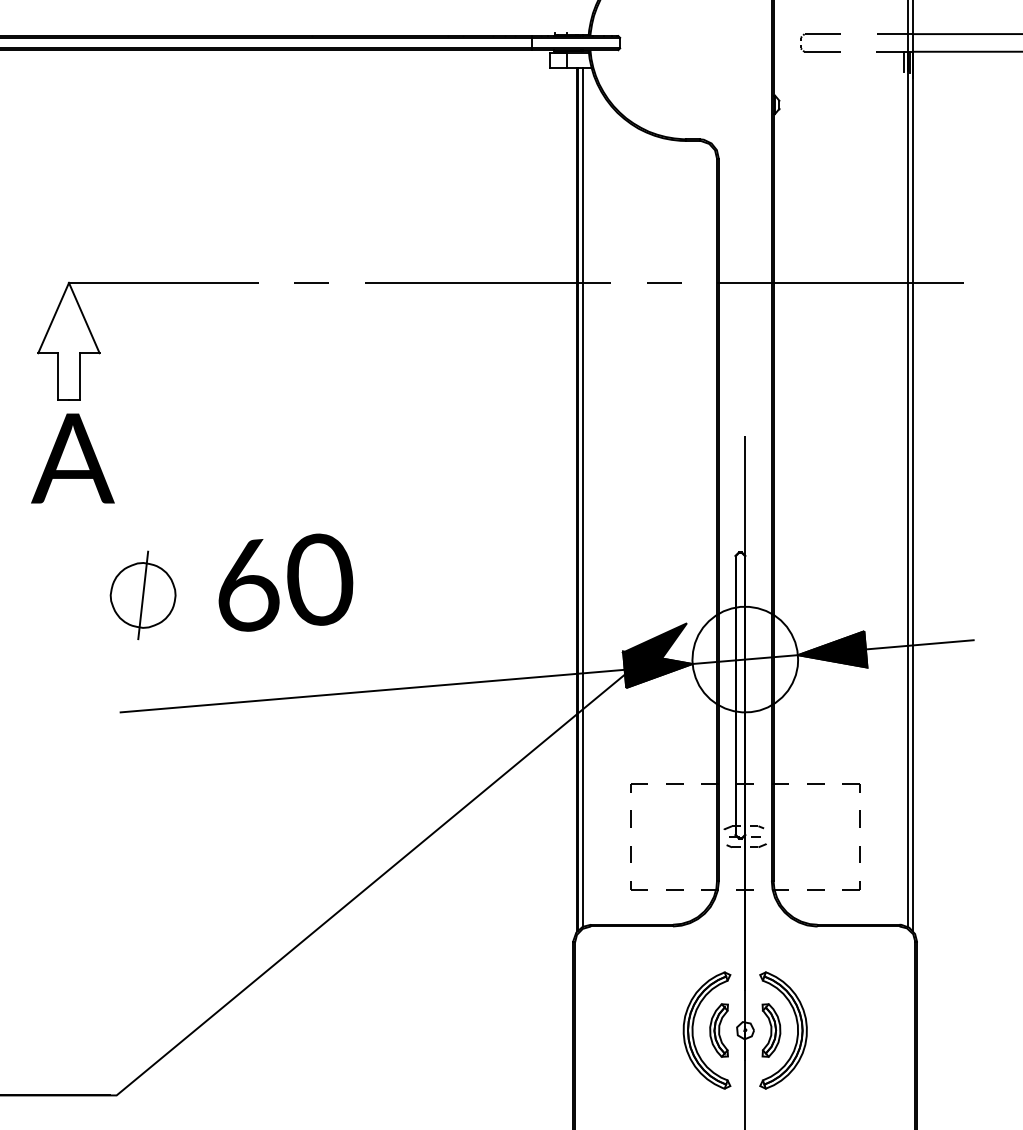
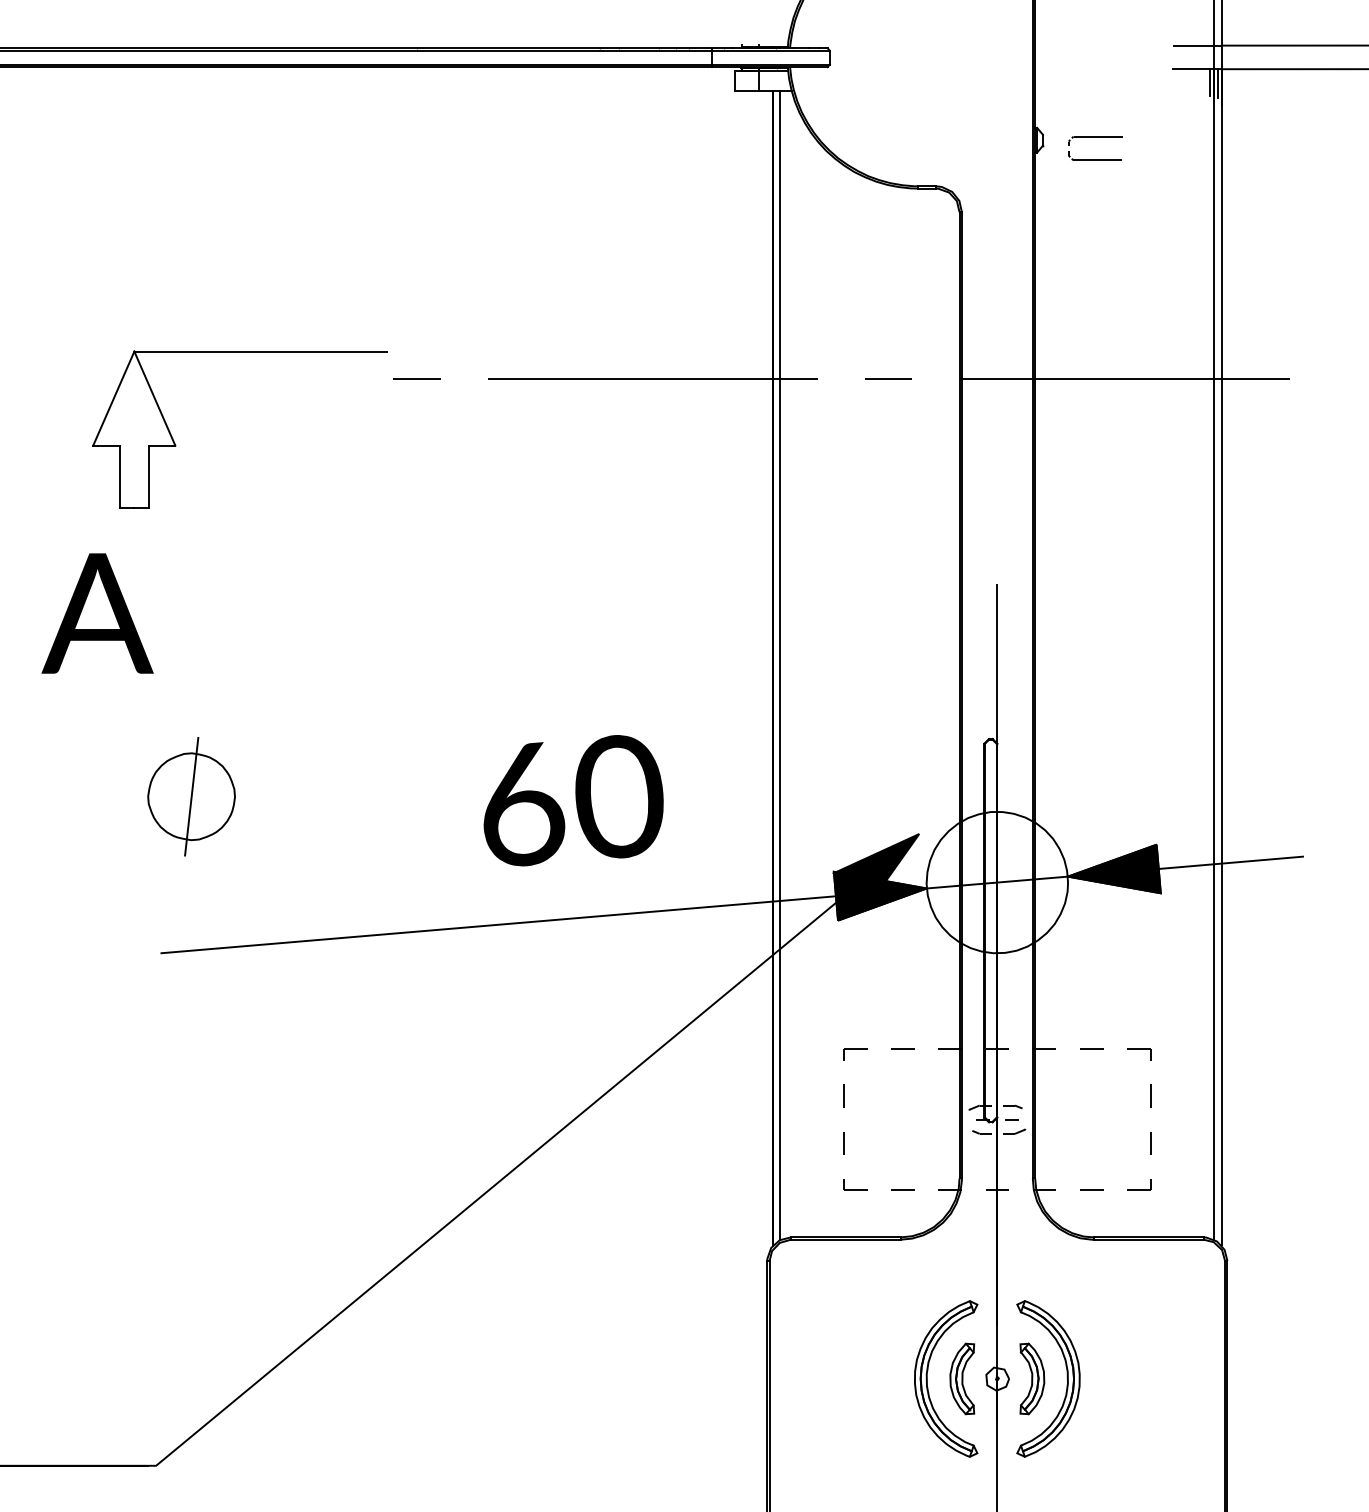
part: (820, 34) -> (1095, 137), moved
part: (100, 353) -> (176, 445), moved
text: (285, 582) -> (573, 800), moved

